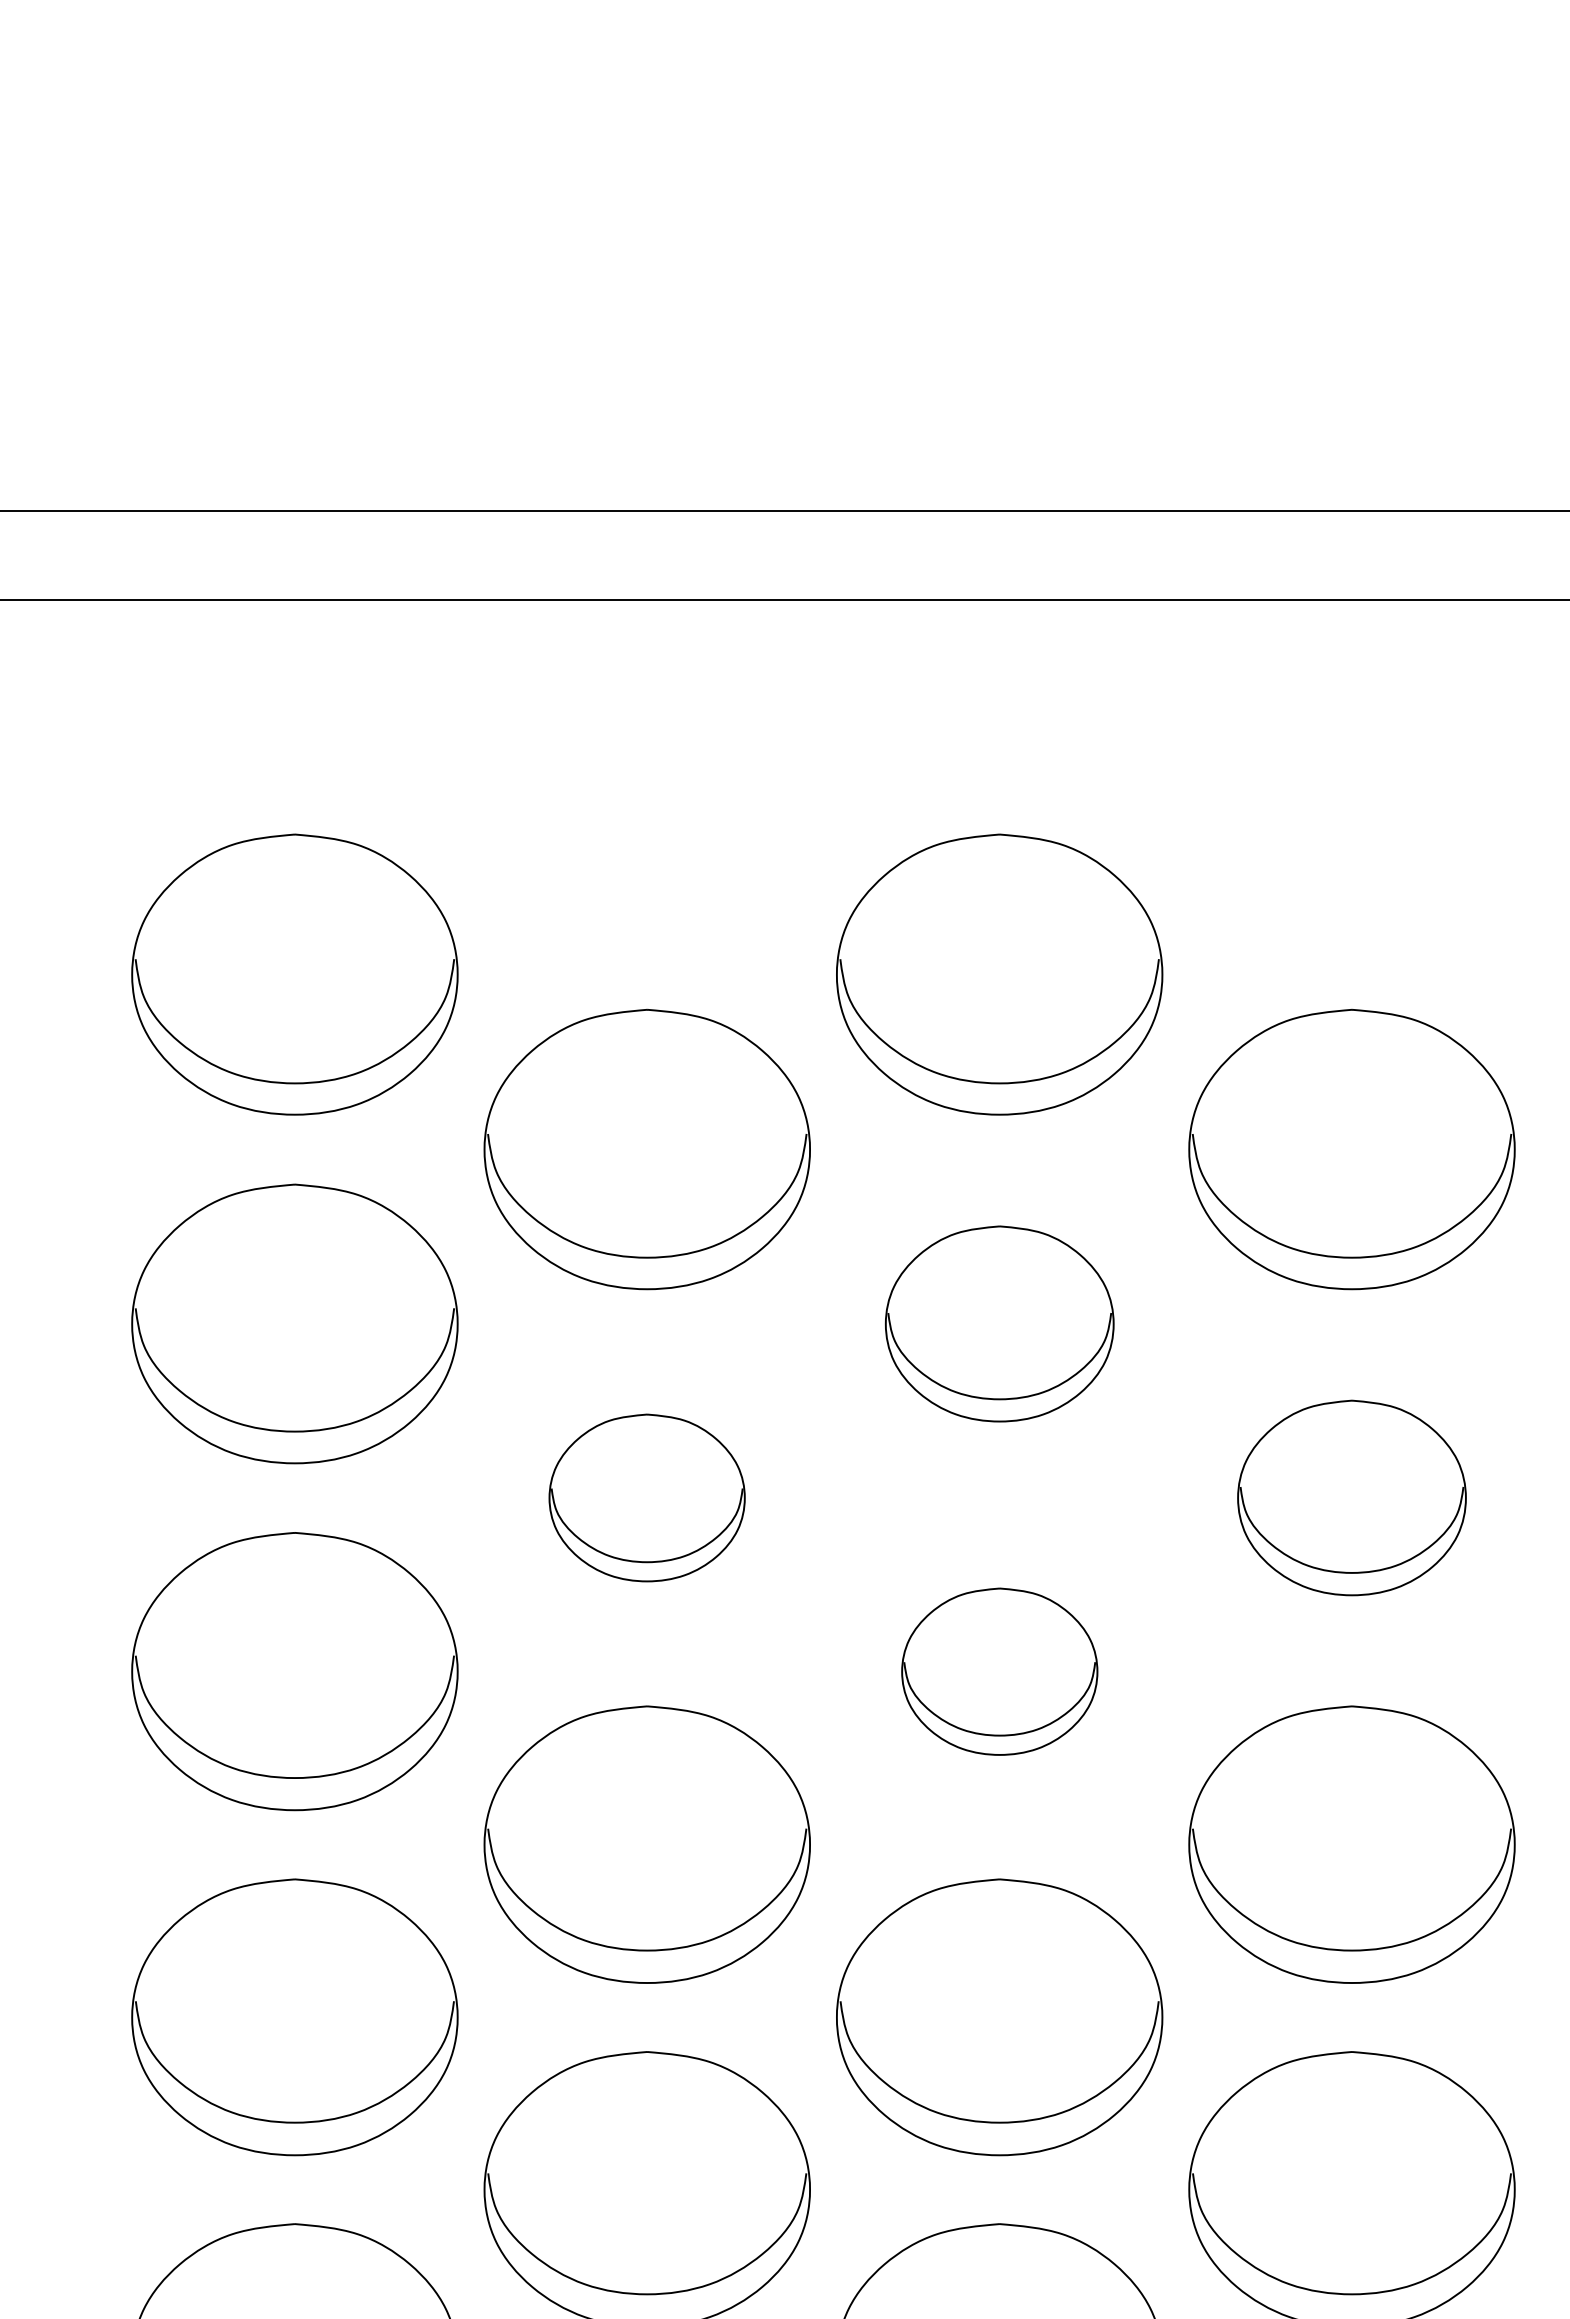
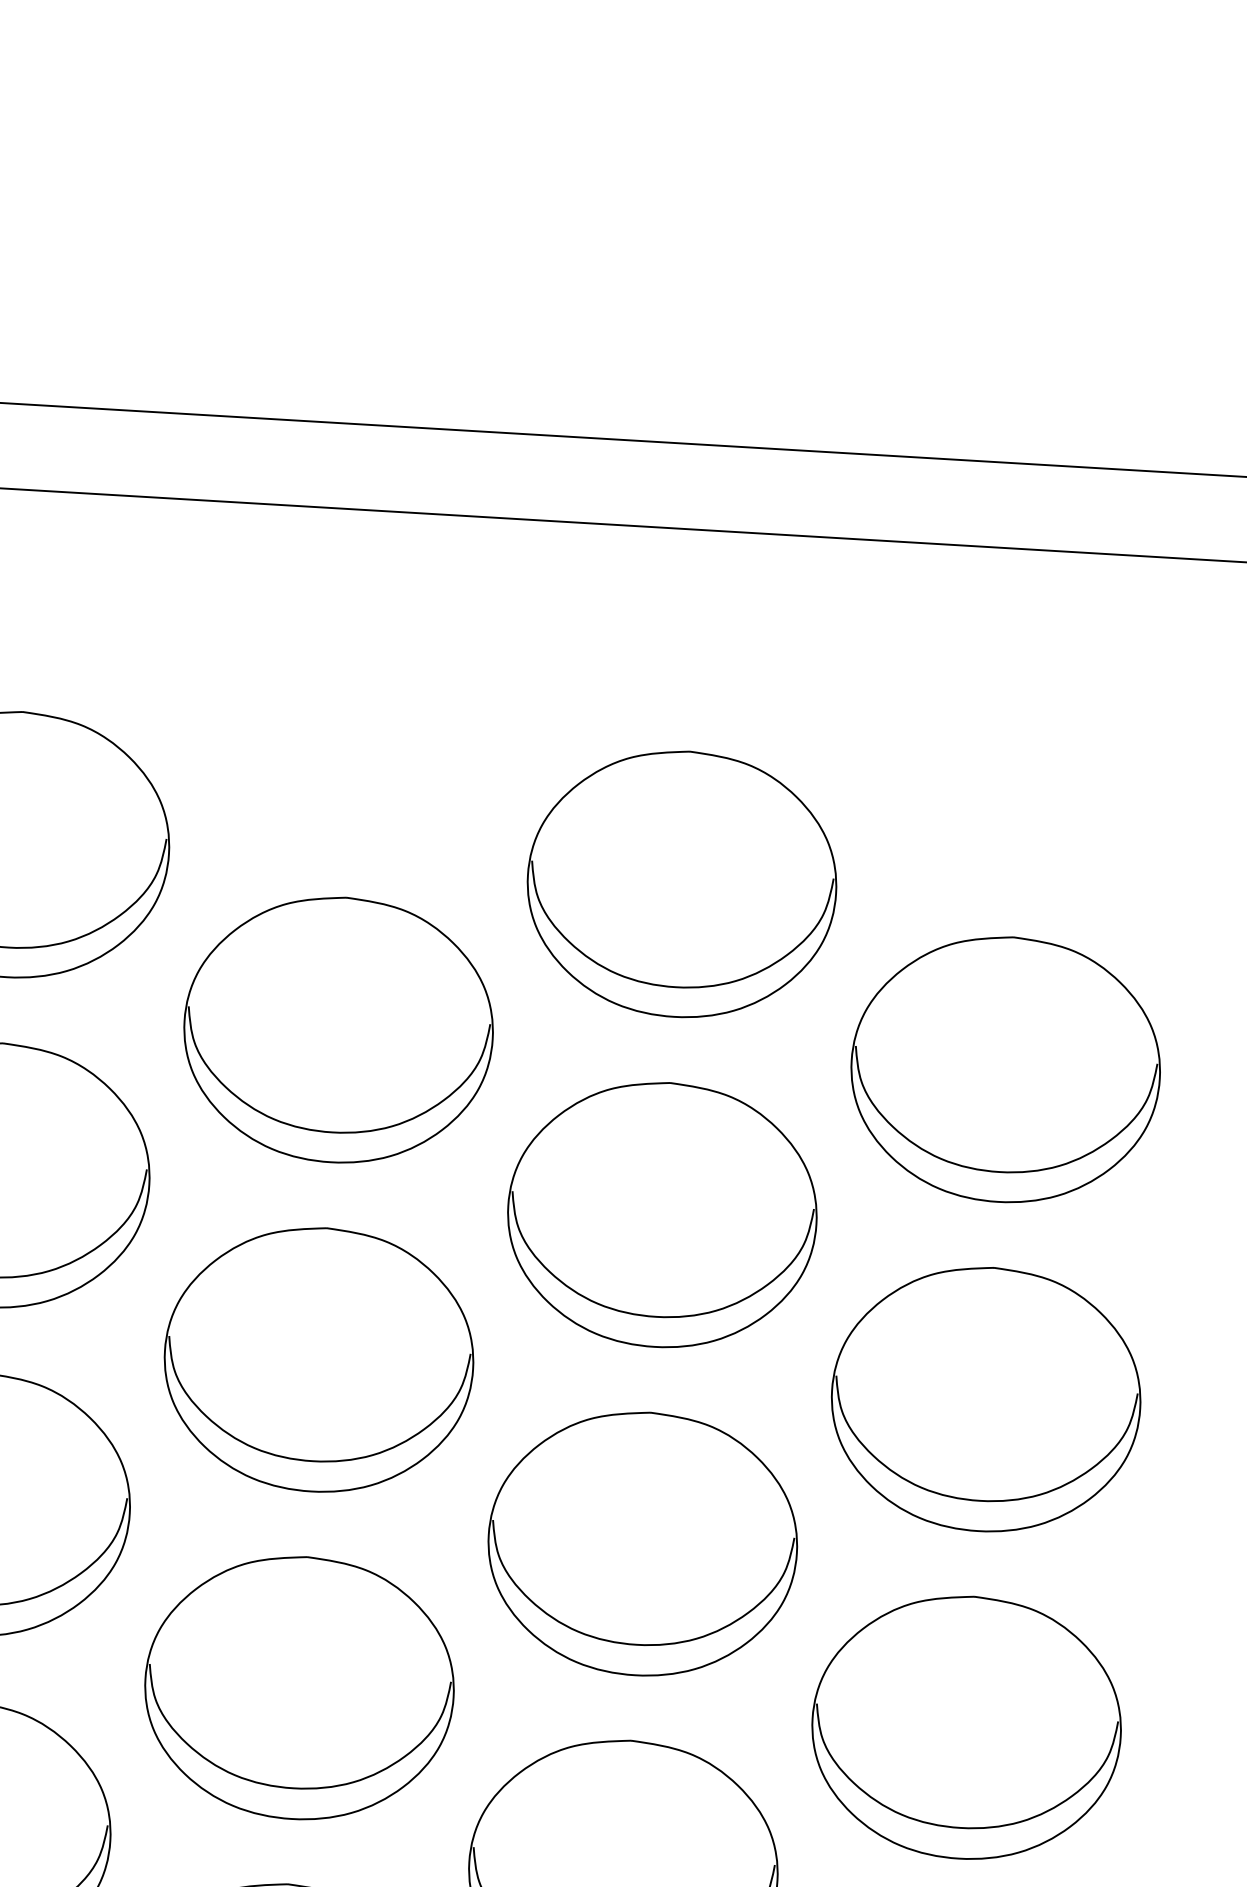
part: (999, 1323) -> (662, 1214), size x1.43
part: (646, 1497) -> (318, 1359), size x1.67
part: (1351, 1497) -> (985, 1399), size x1.43
part: (999, 1671) -> (642, 1543), size x1.67

